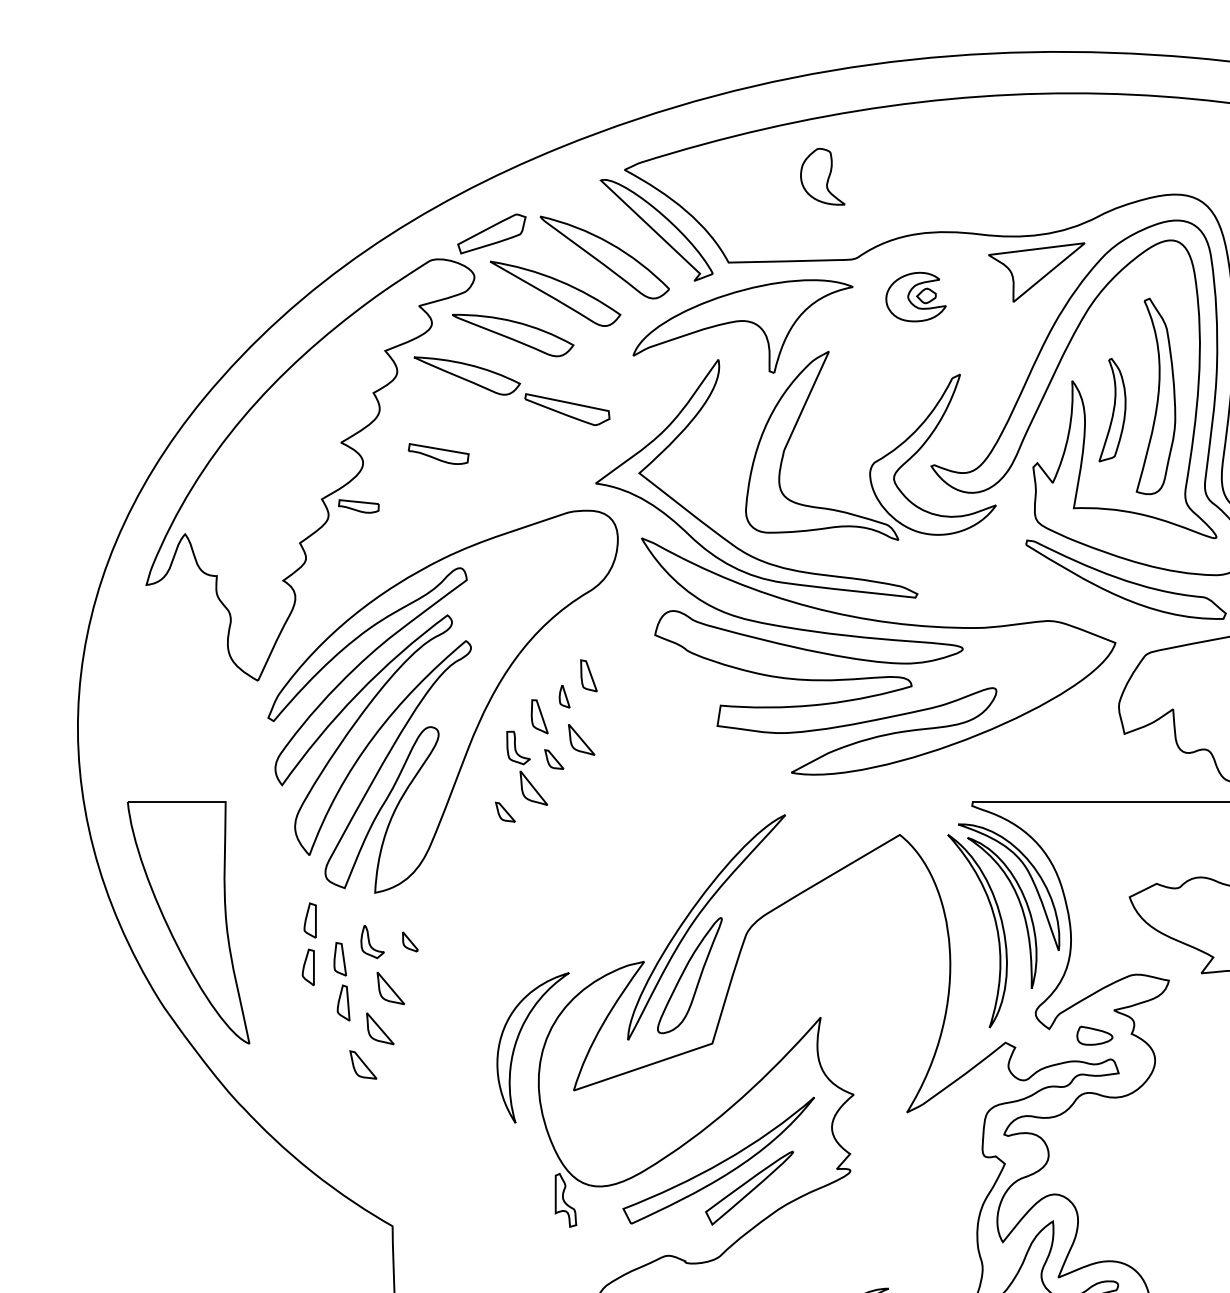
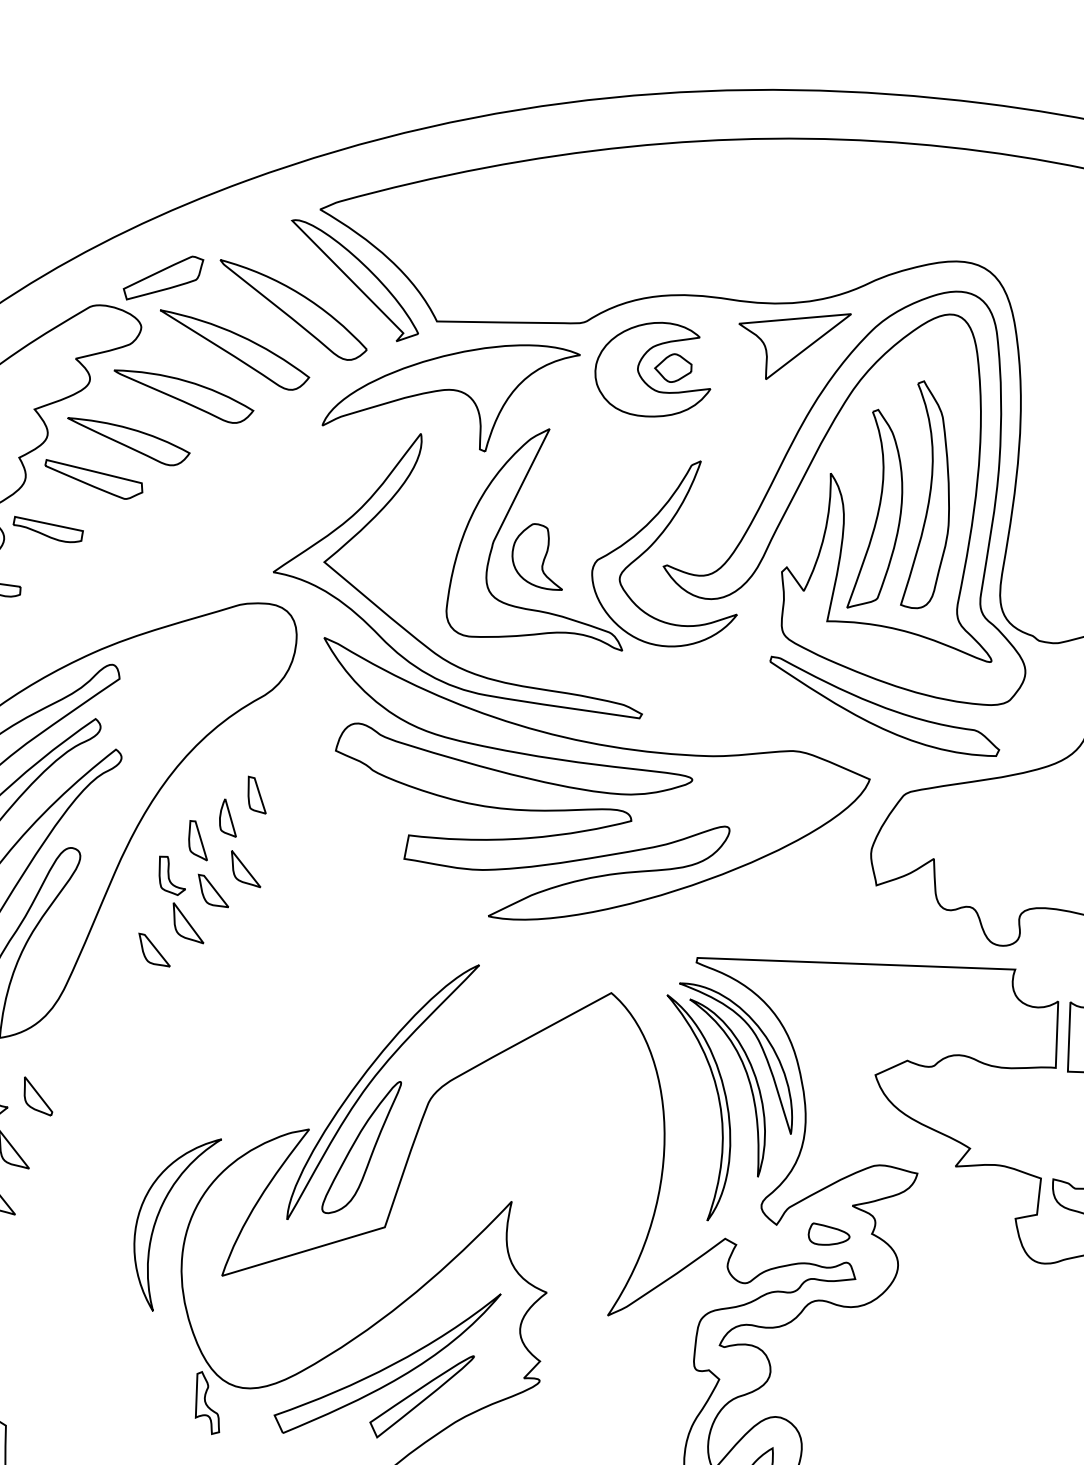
part: (822, 176) -> (537, 556), moved
part: (915, 296) -> (652, 368), size x1.67
part: (567, 409) -> (93, 479), moved
part: (1112, 409) -> (876, 508), size x1.67
part: (438, 453) -> (47, 529), moved
part: (564, 696) -> (227, 818), size x1.43
part: (554, 759) -> (213, 890), size x1.43
part: (505, 811) -> (154, 949), size x1.43
part: (410, 941) -> (38, 1095), size x1.67

